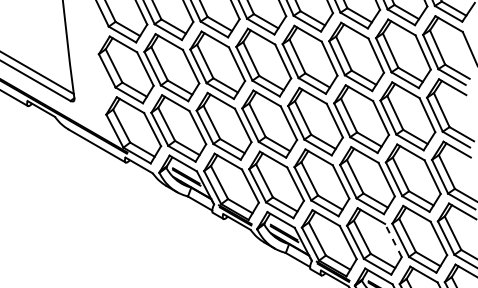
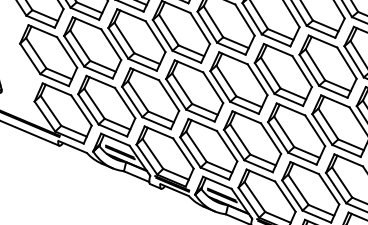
line: (393, 240) -> (329, 189), dashed -> solid

